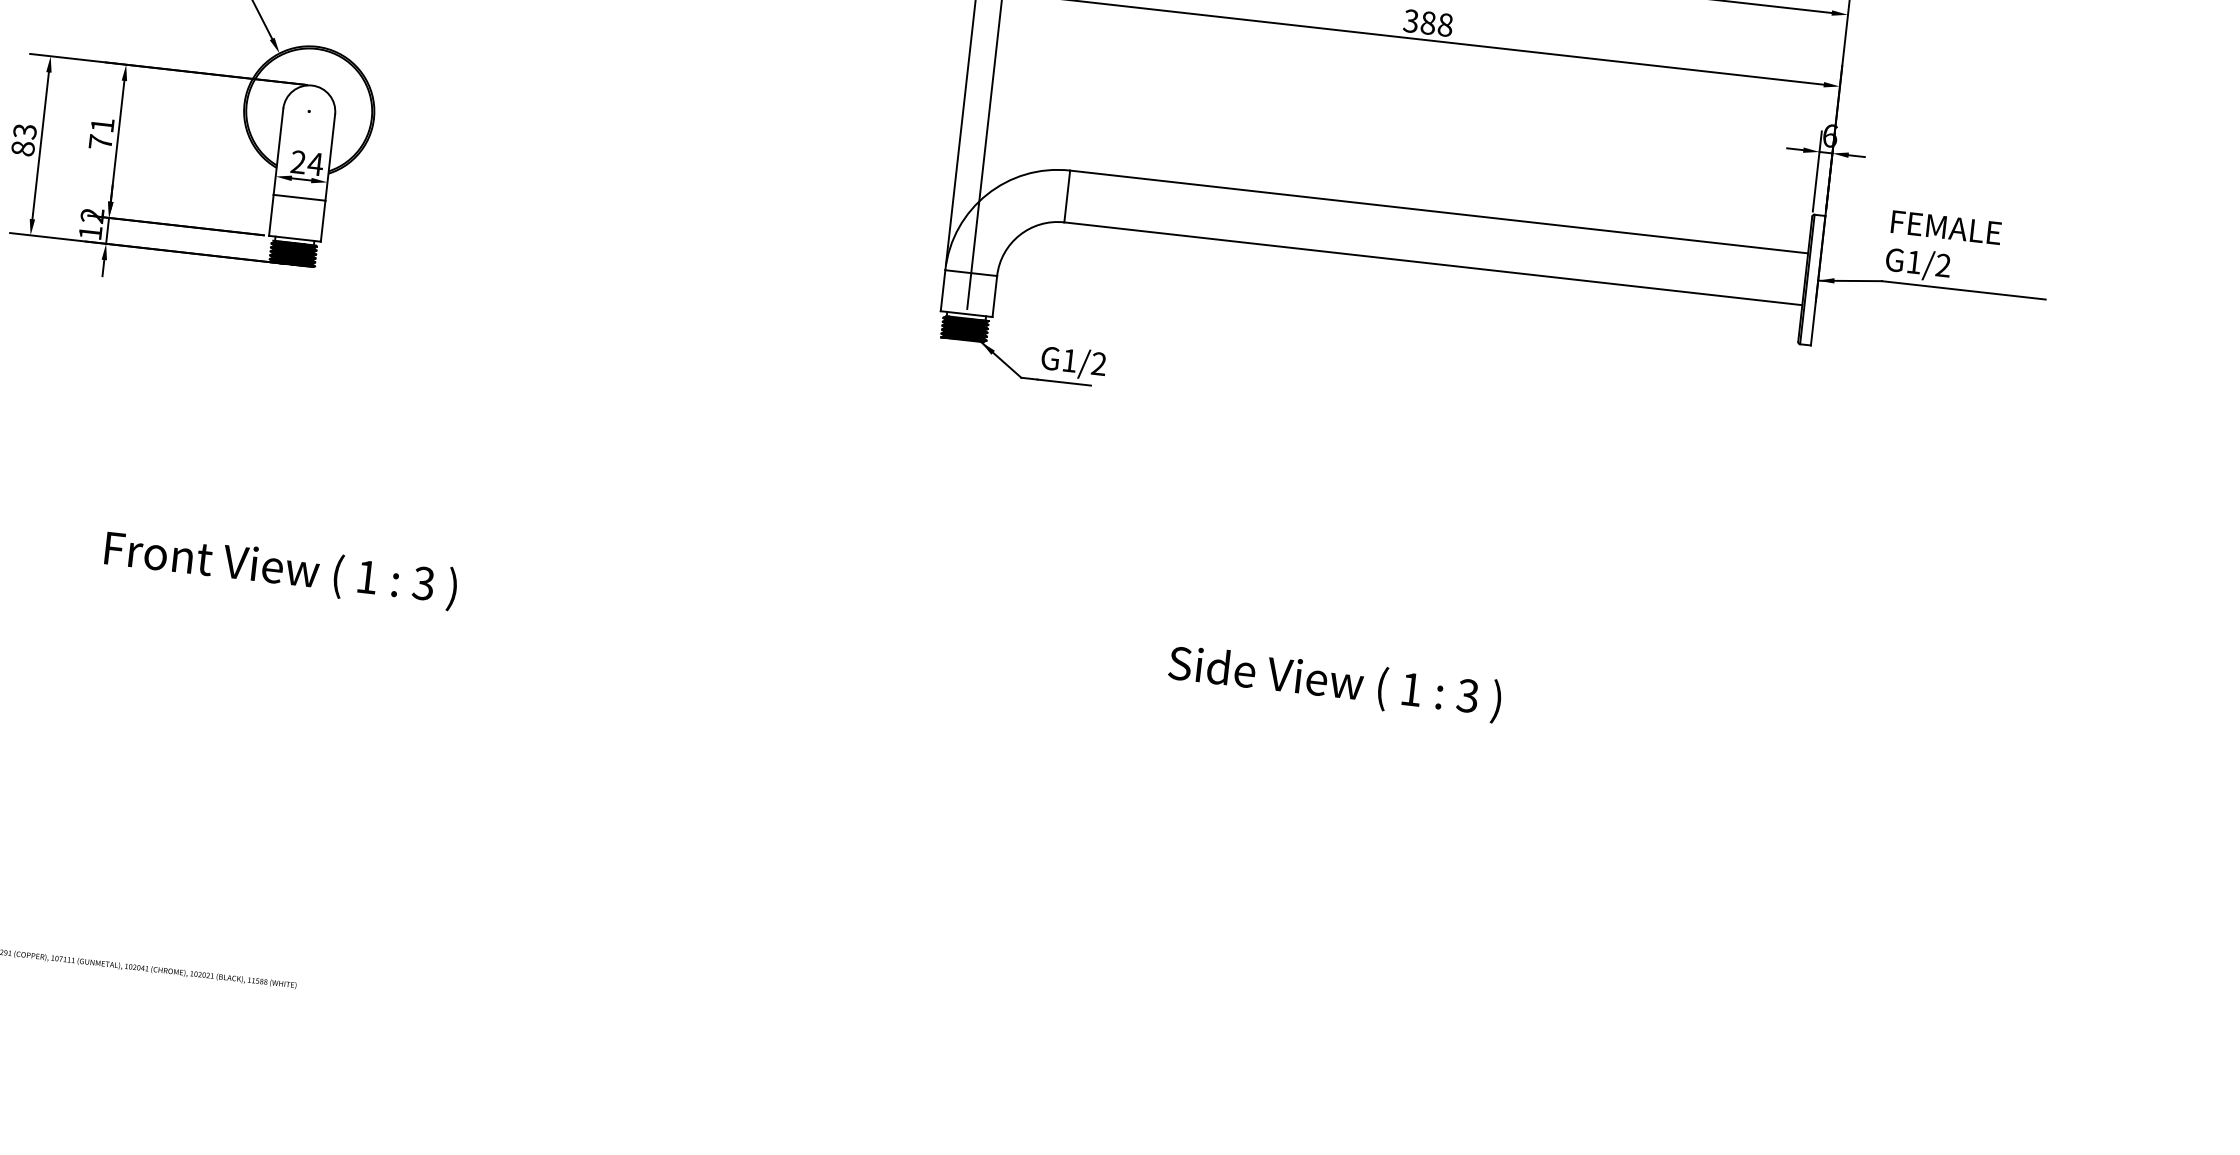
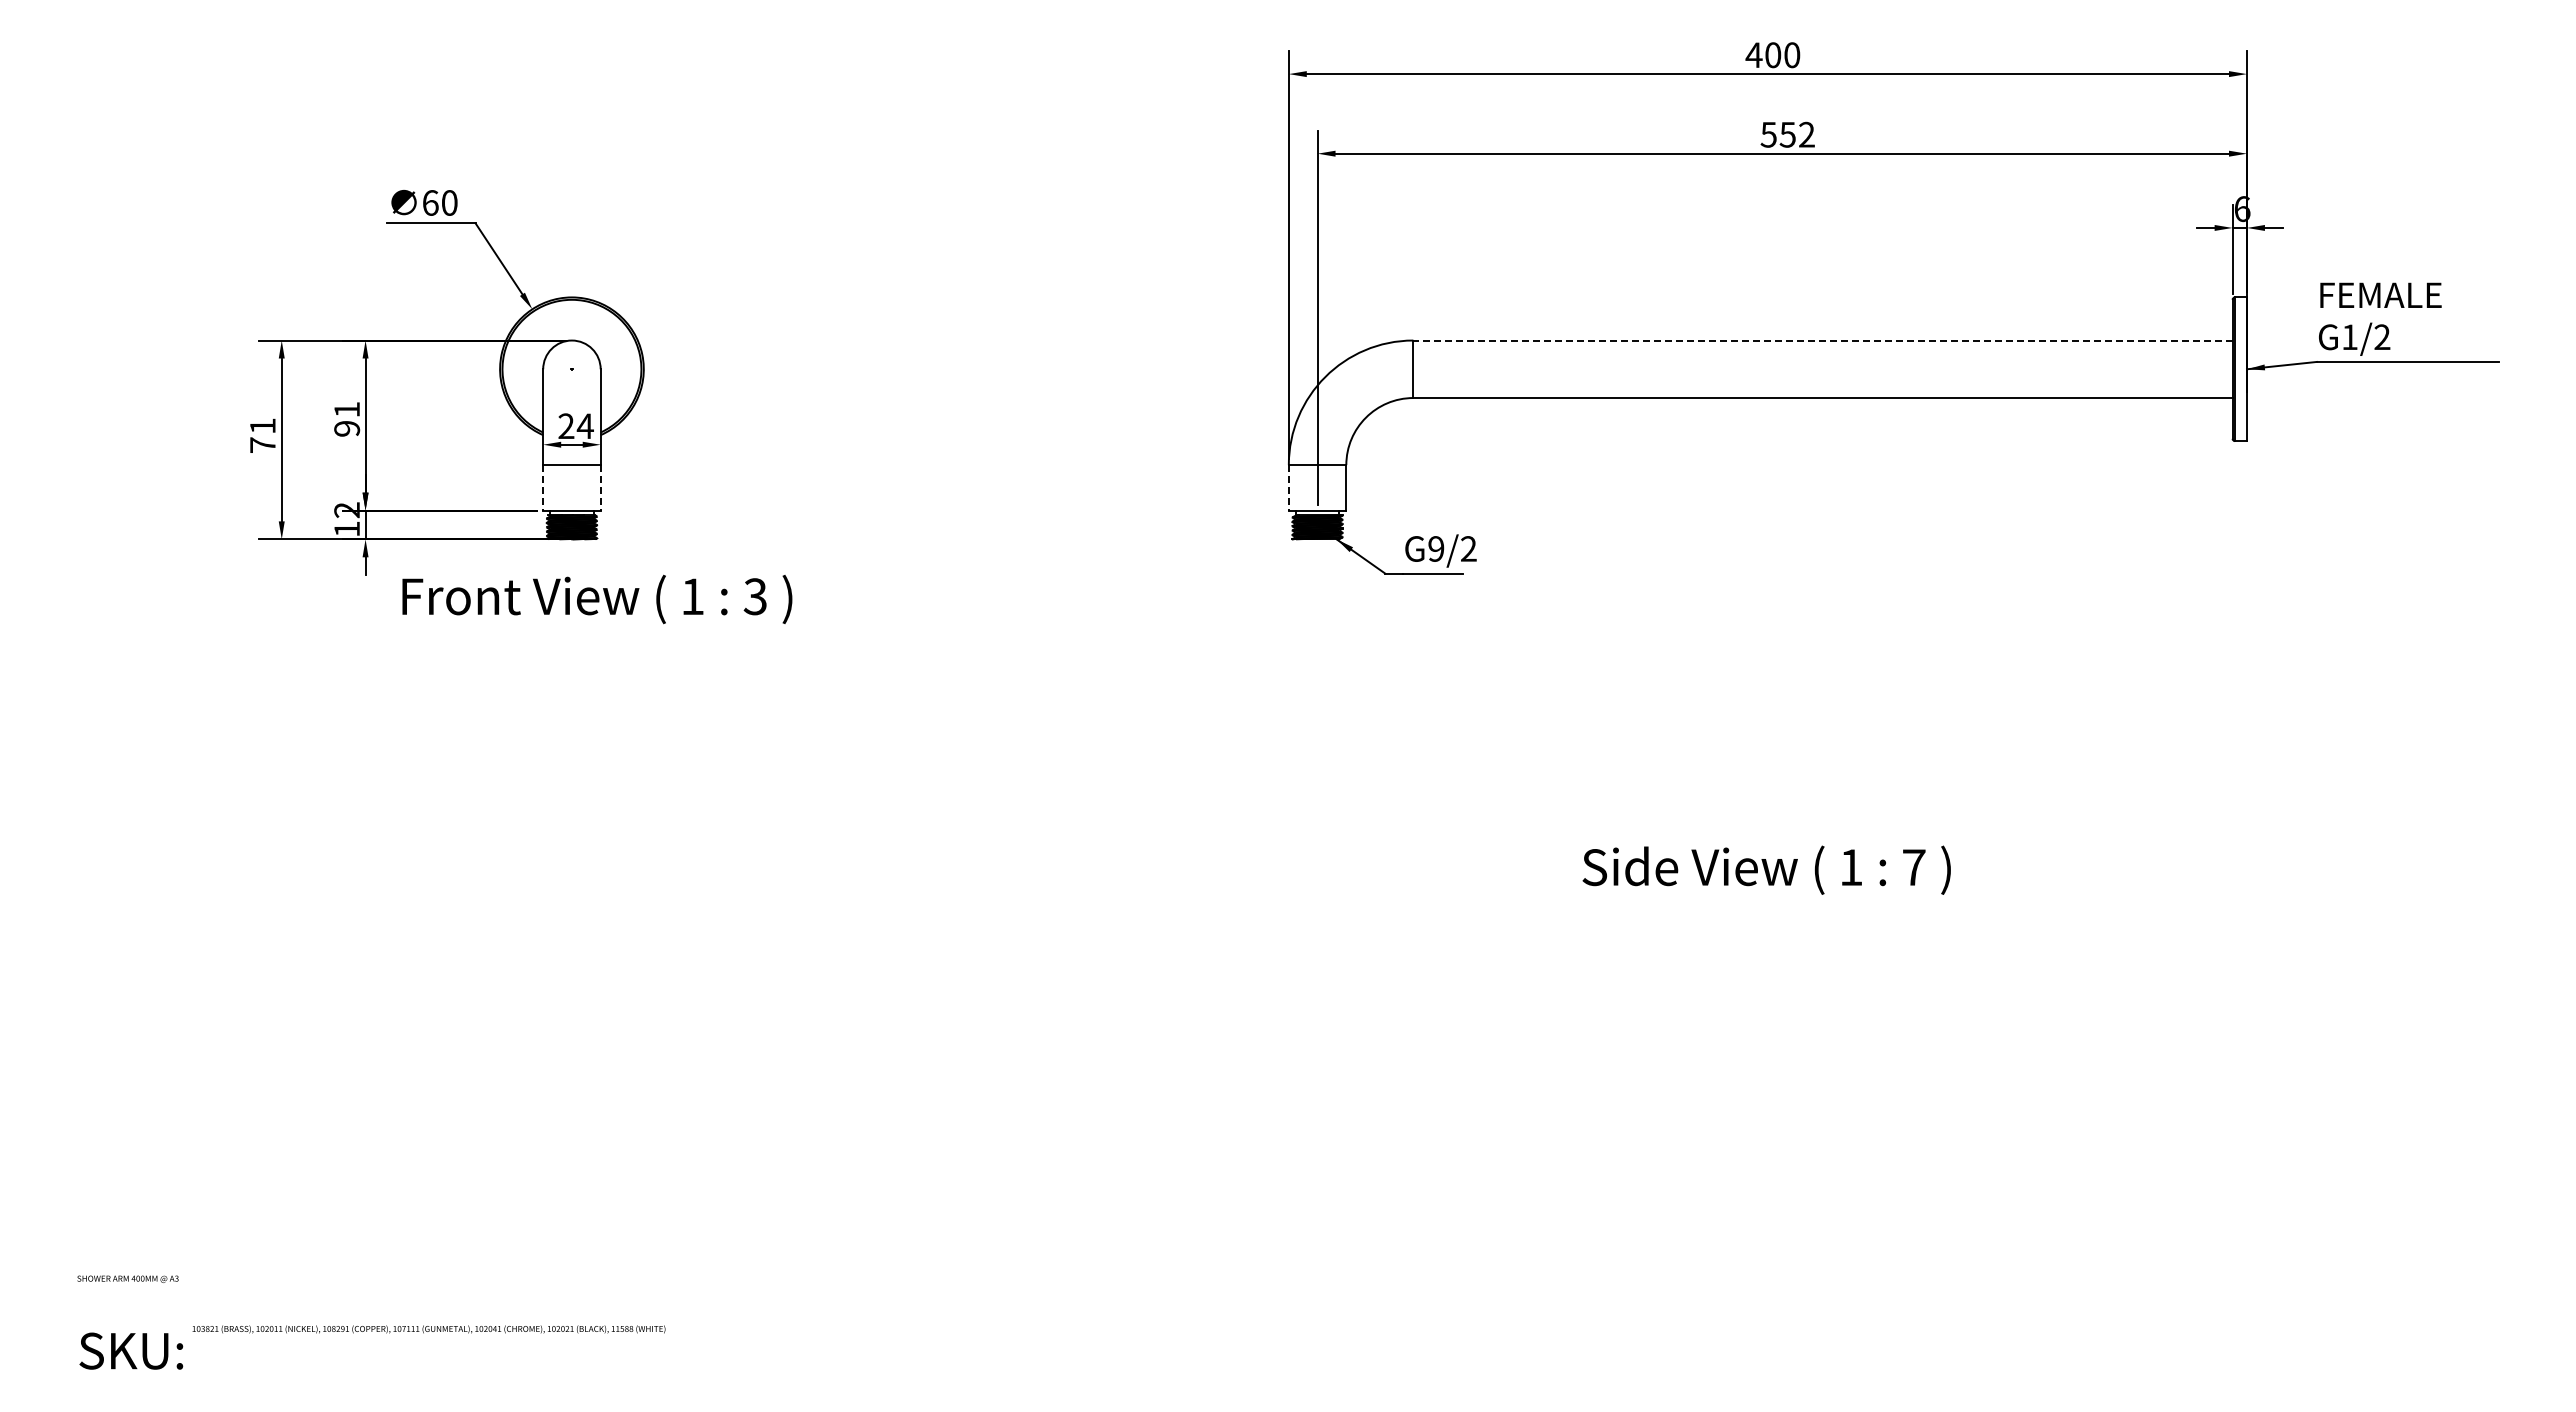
text: (1427, 22) -> (1787, 134), 388 -> 552
text: (23, 139) -> (262, 435), 83 -> 71
text: (101, 142) -> (347, 428), 71 -> 91
line: (1439, 212) -> (1823, 340), solid -> dashed
line: (271, 215) -> (543, 487), solid -> dashed
line: (323, 220) -> (600, 487), solid -> dashed
line: (942, 290) -> (1288, 487), solid -> dashed
text: (1069, 360) -> (1436, 548), G1/2 -> G9/2
text: (281, 570) -> (597, 599), moved
text: (1467, 695) -> (1913, 867), 3 -> 7

